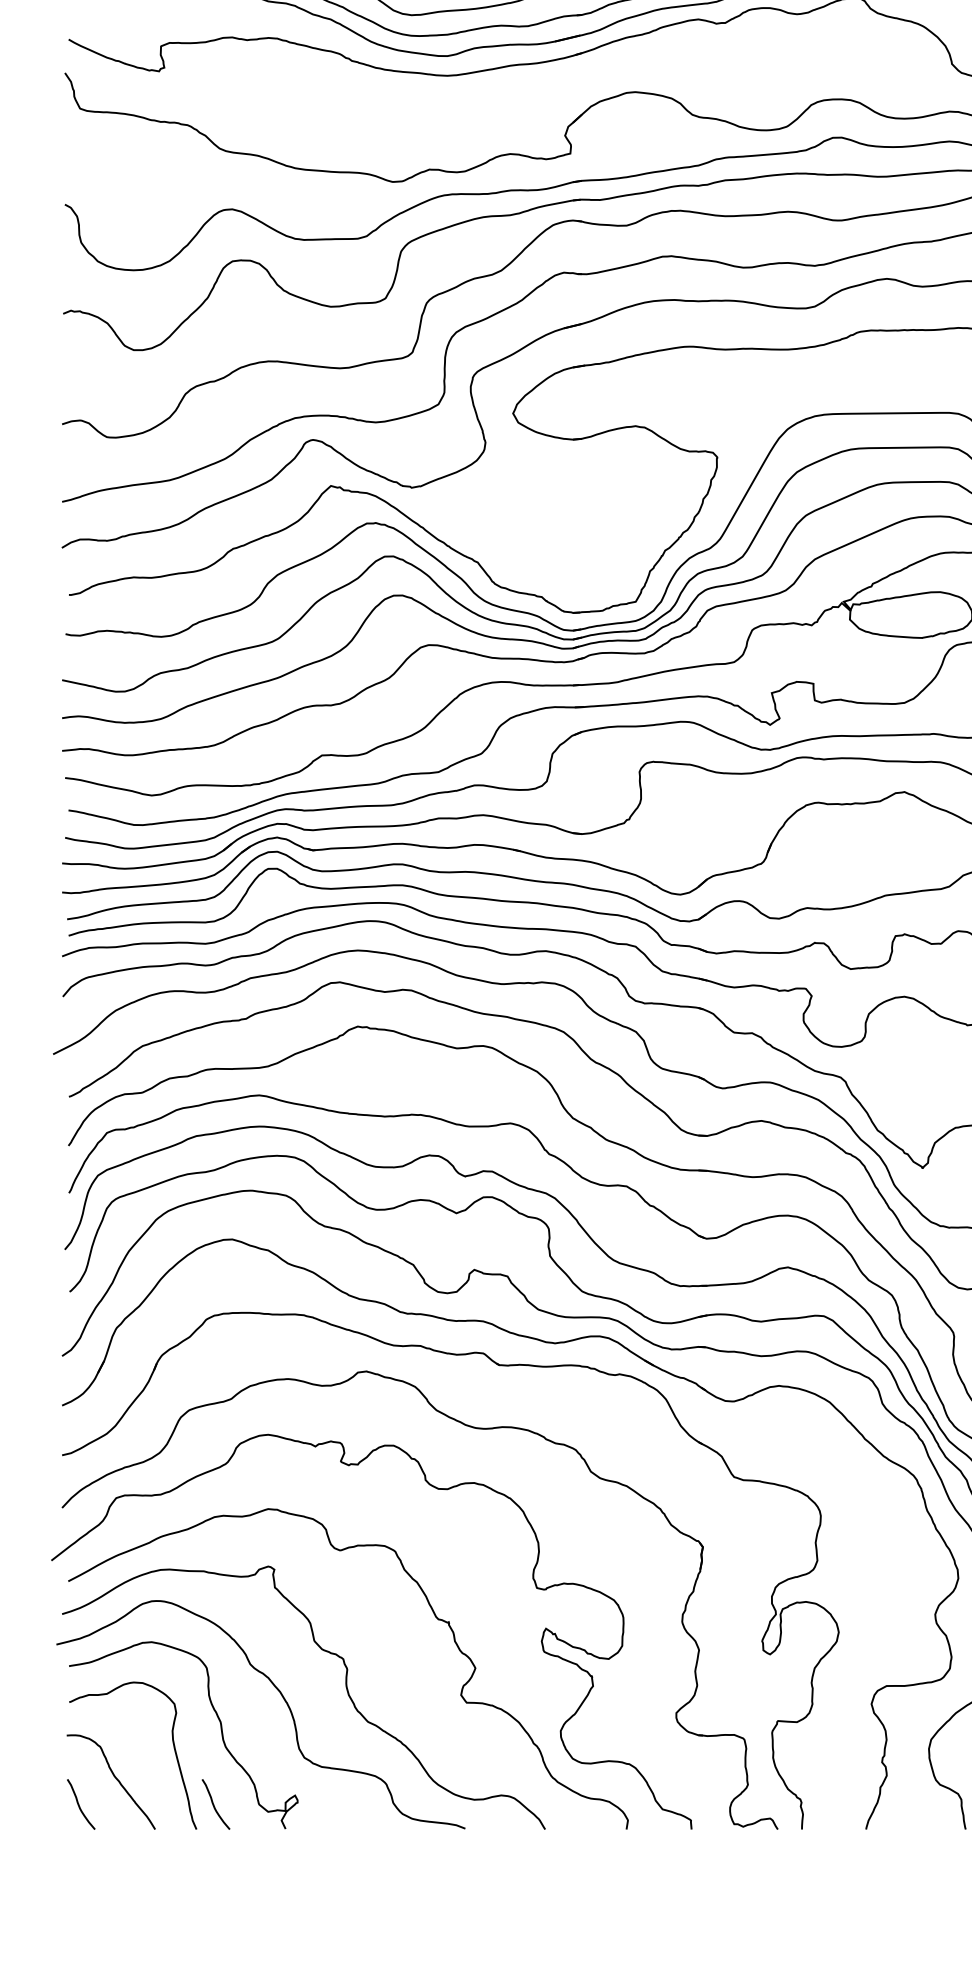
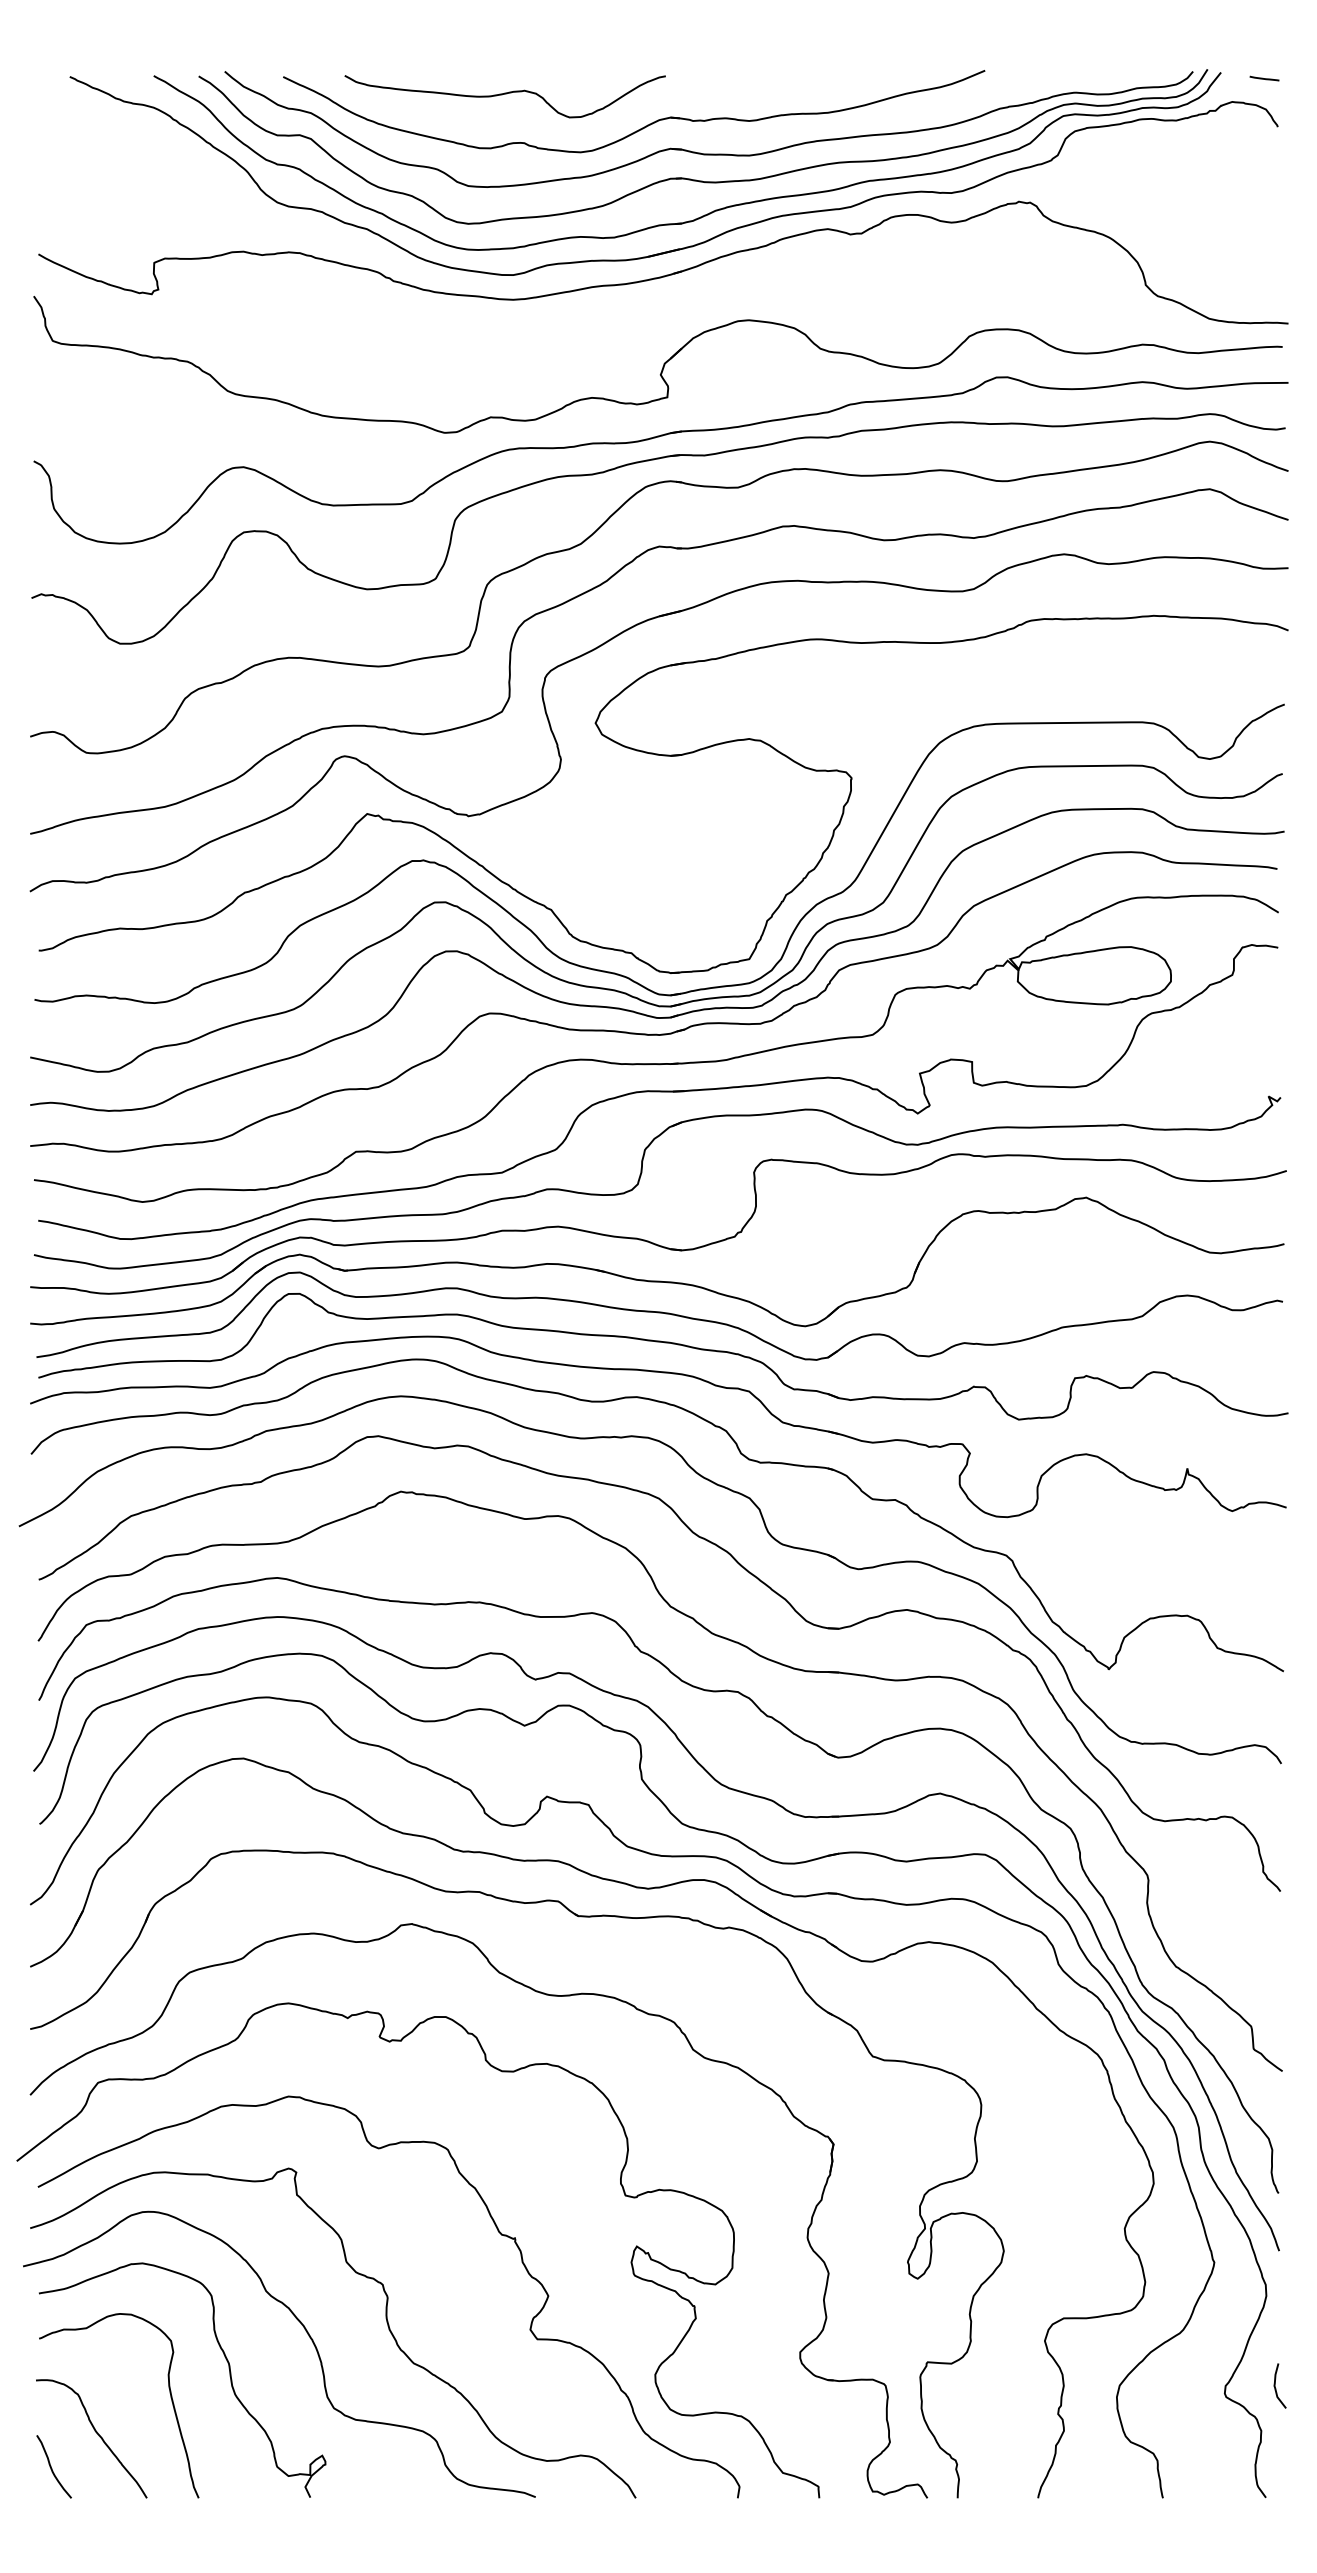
curve: (213, 1804) -> (220, 2466), removed

